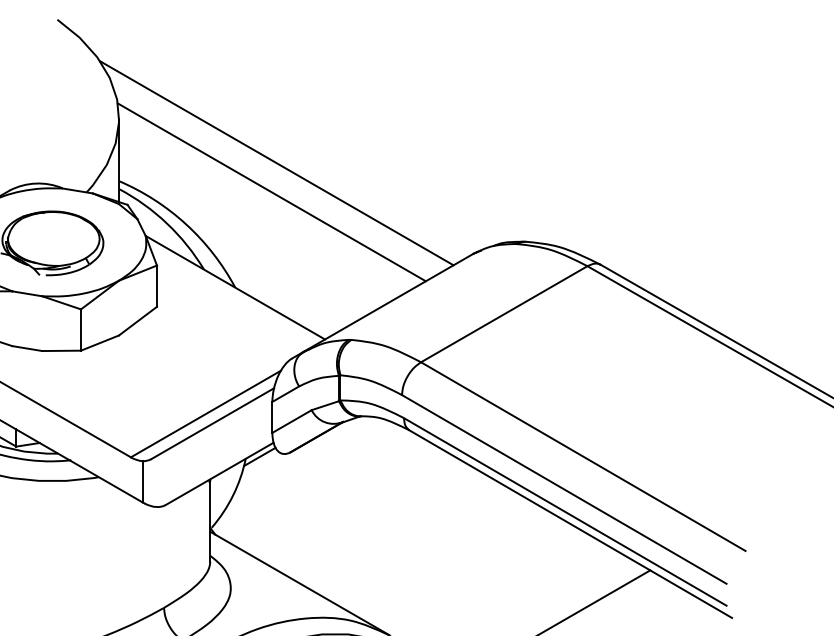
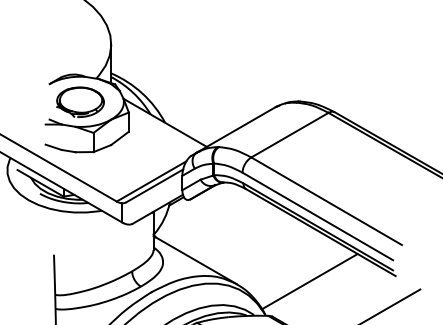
line: (276, 161) -> (184, 64), removed
line: (270, 192) -> (181, 78), removed

